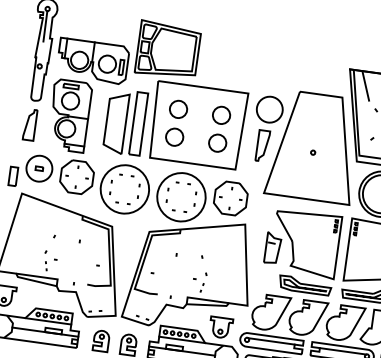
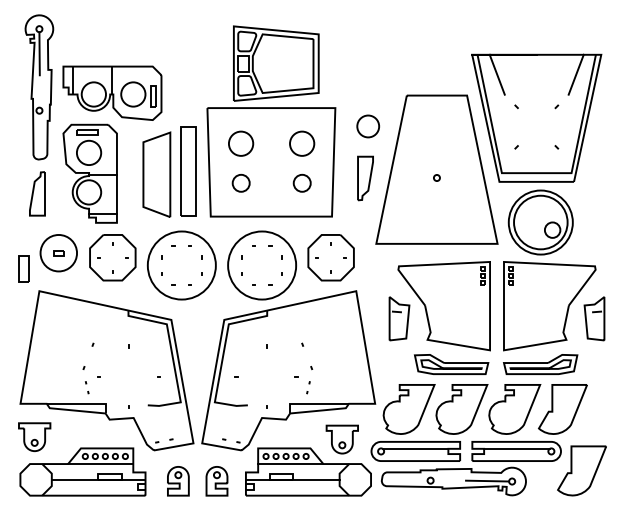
part: (168, 50) -> (276, 63), moved
circle: (269, 109) -> (368, 126), size x0.6
circle: (174, 137) -> (241, 183), size x0.7
circle: (217, 143) -> (302, 183), size x0.7

